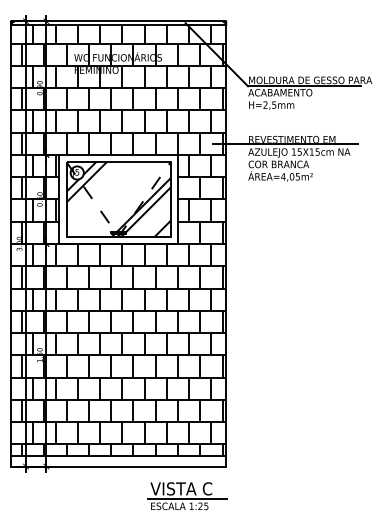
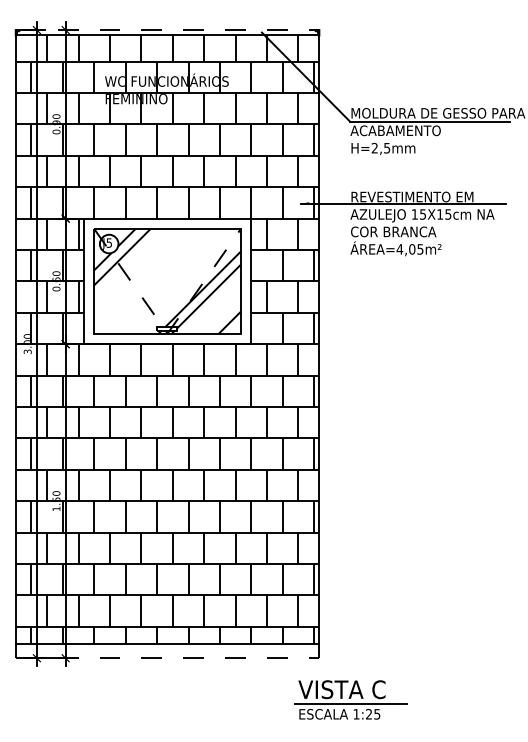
line: (118, 21) -> (167, 30), solid -> dashed
line: (118, 466) -> (167, 658), solid -> dashed
part: (187, 495) -> (350, 699), moved

